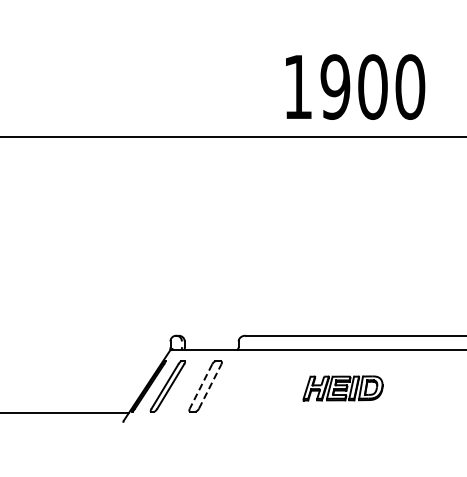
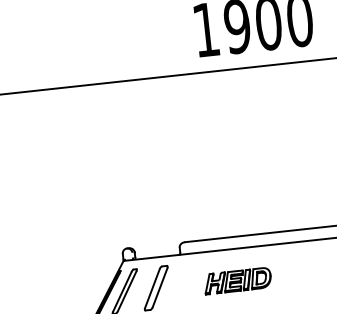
line: (201, 386) -> (152, 288), dashed -> solid
line: (210, 386) -> (160, 287), dashed -> solid
part: (342, 388) -> (237, 281), moved

